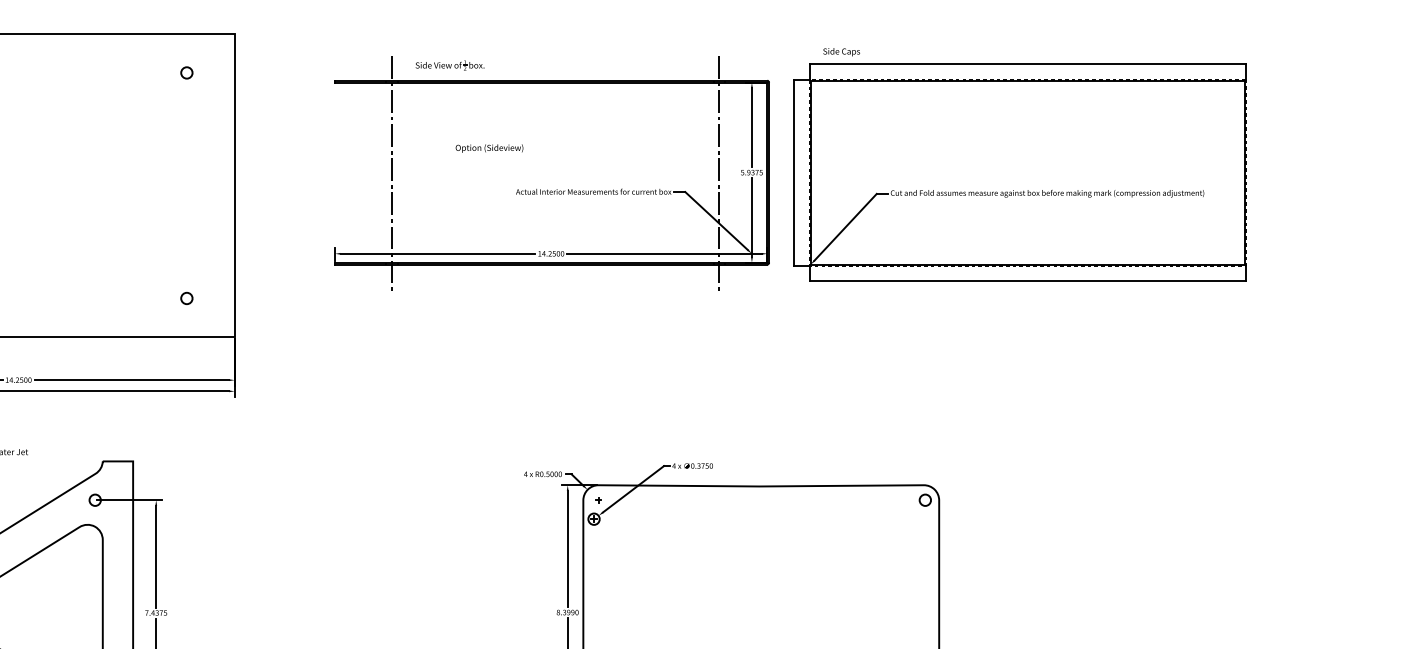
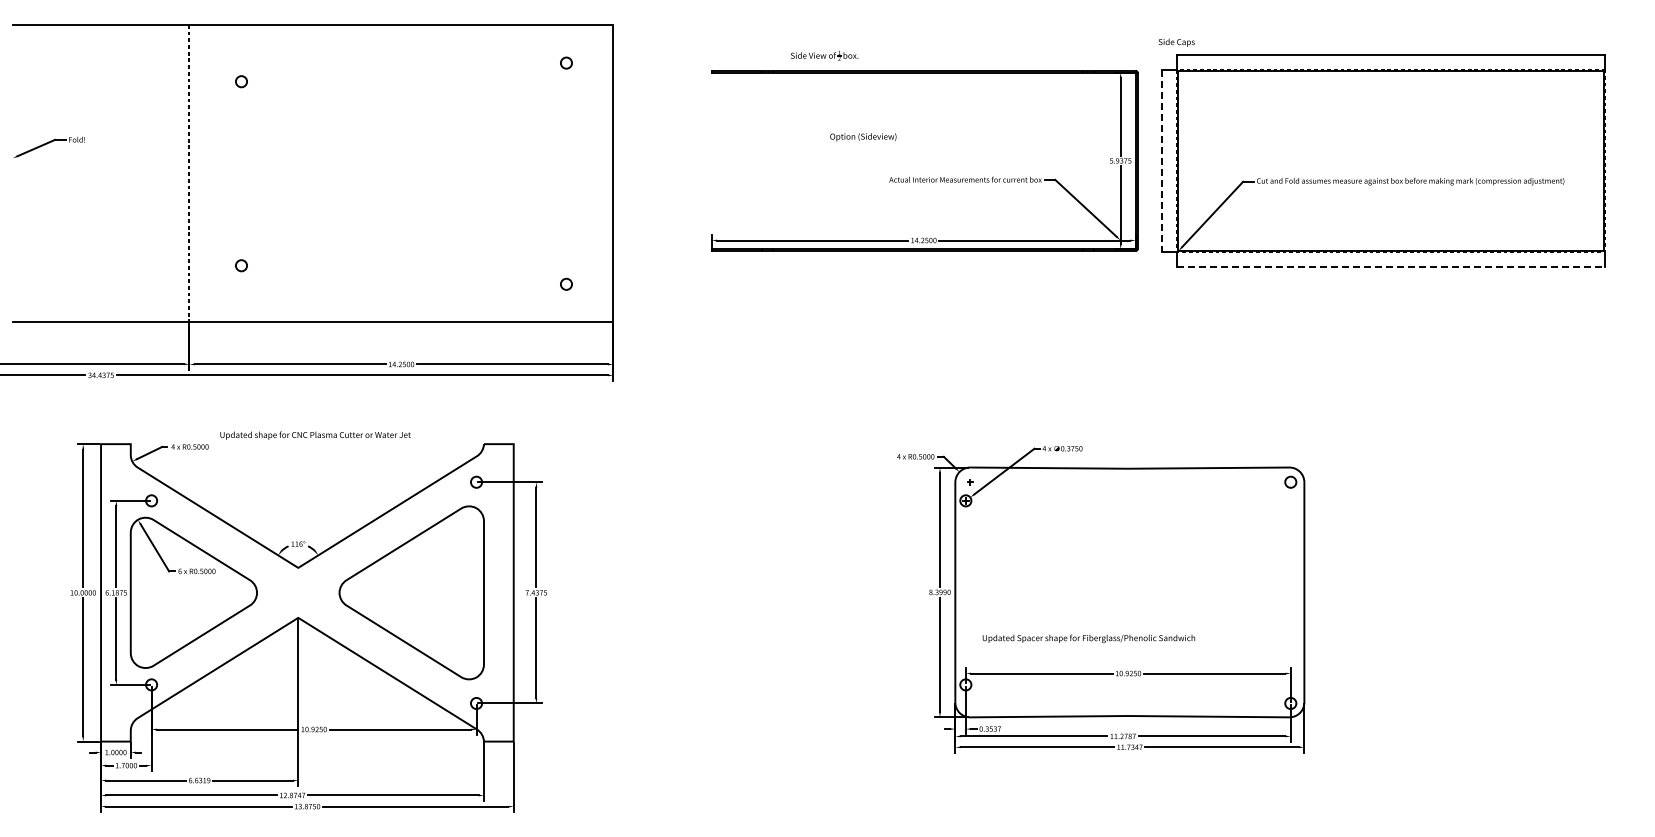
text: (841, 51) -> (1176, 42), moved
line: (794, 173) -> (1162, 161), solid -> dashed
line: (391, 175) -> (767, 163), removed
line: (719, 175) -> (1088, 163), removed
line: (1028, 281) -> (1391, 267), solid -> dashed

